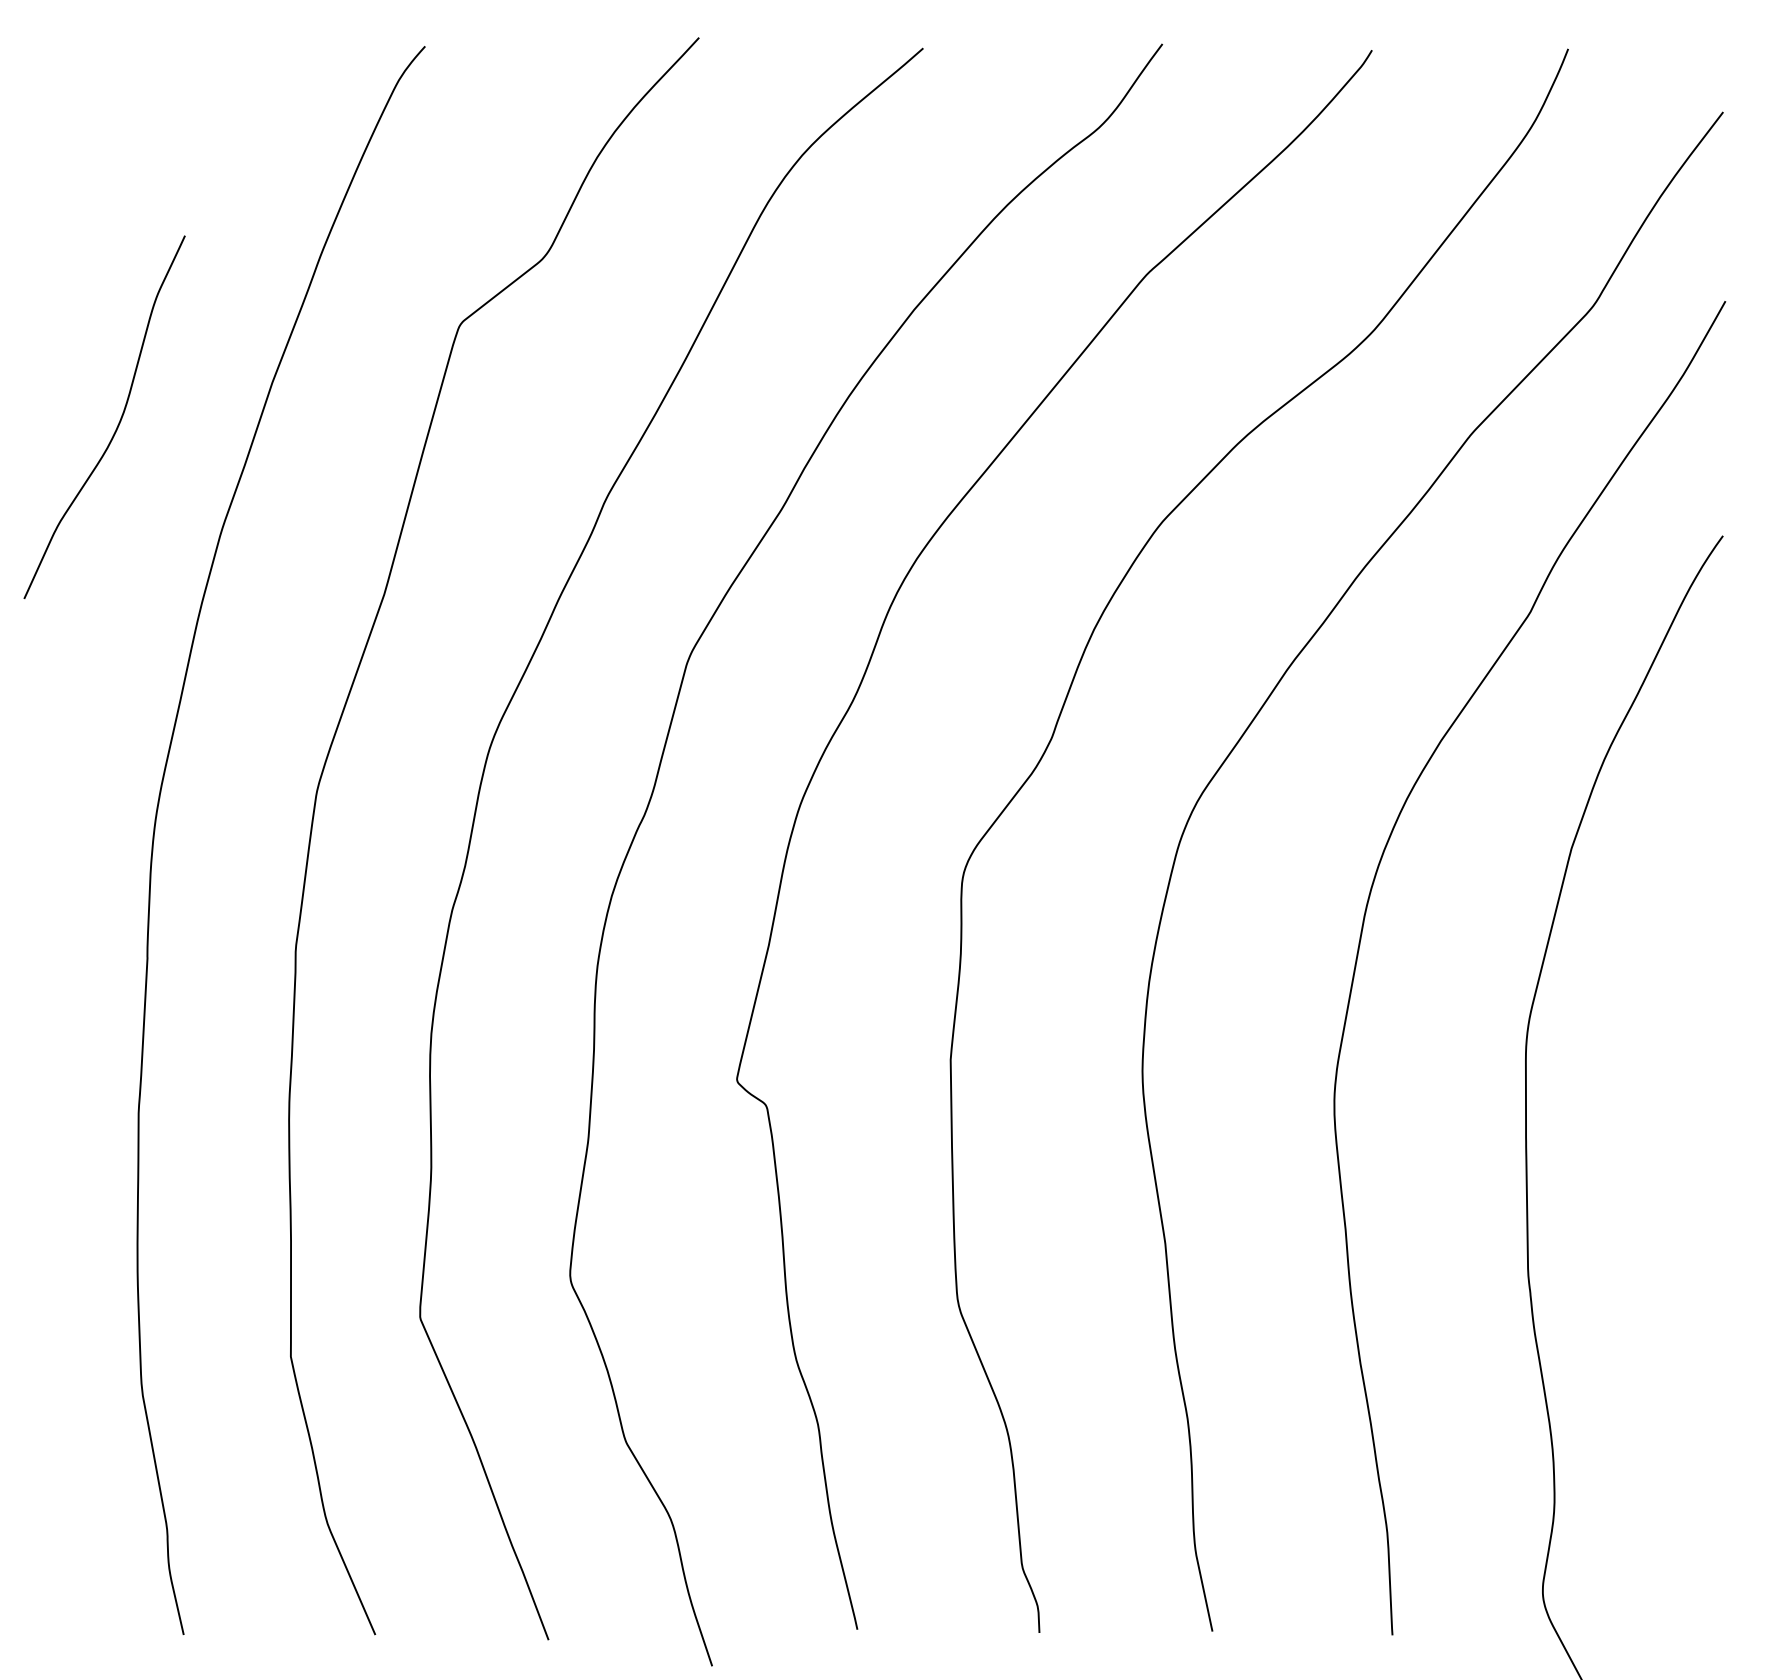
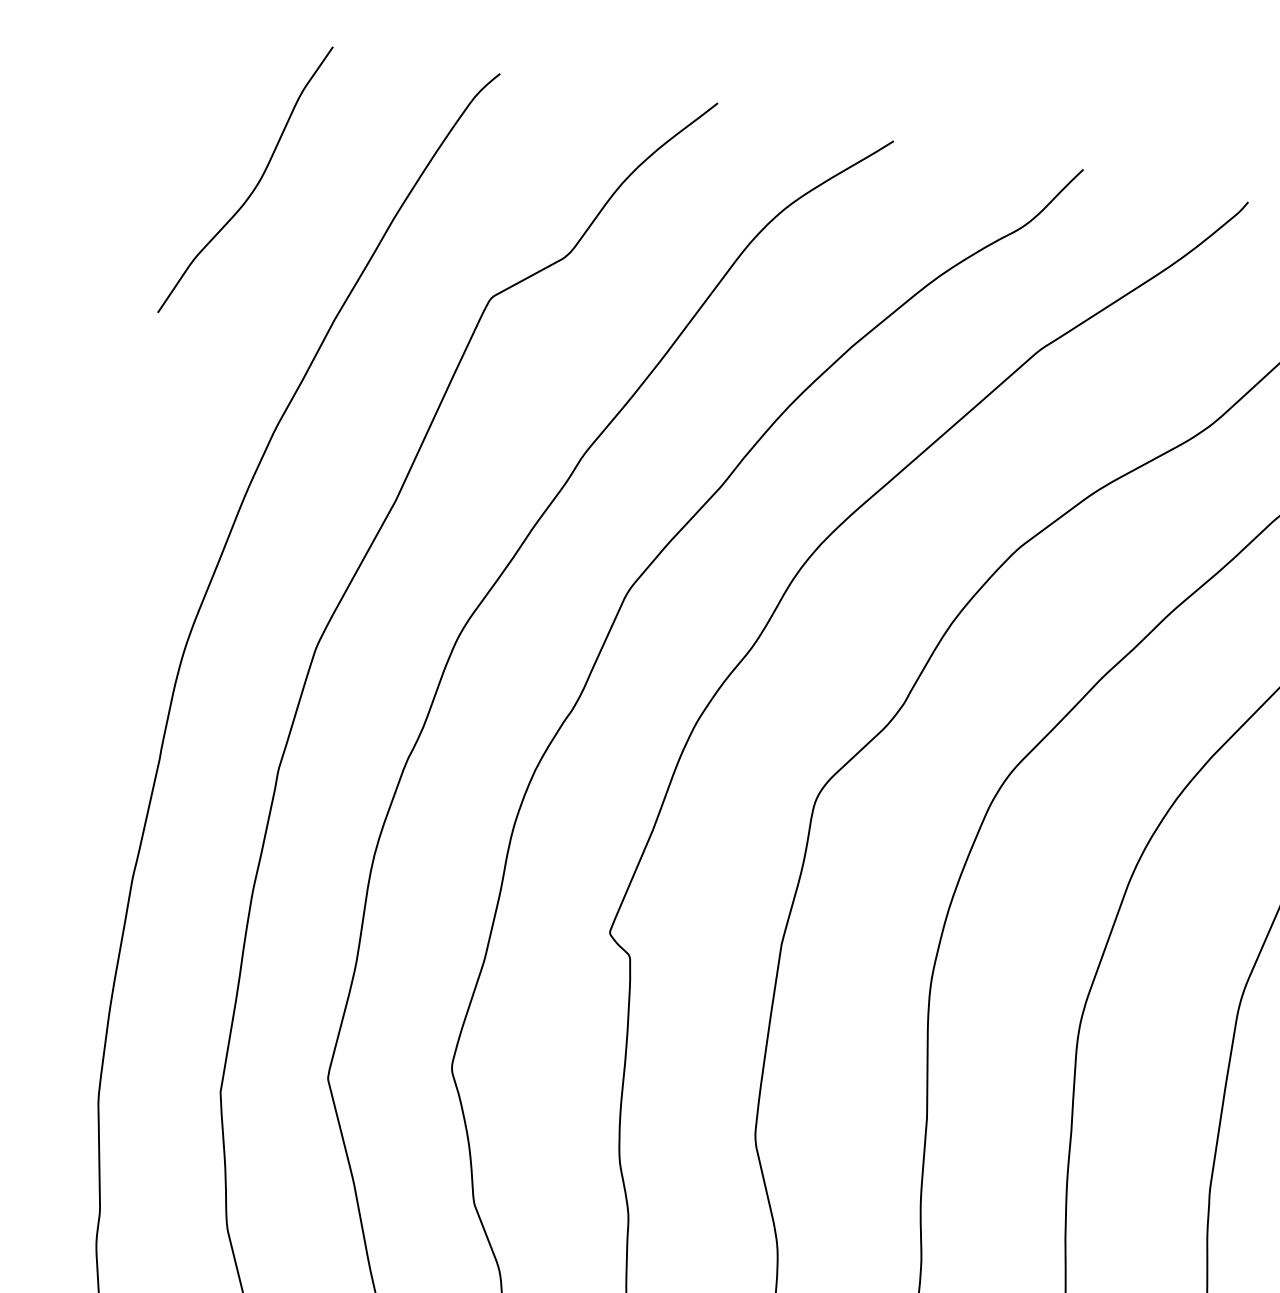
curve: (118, 422) -> (255, 185), moved

